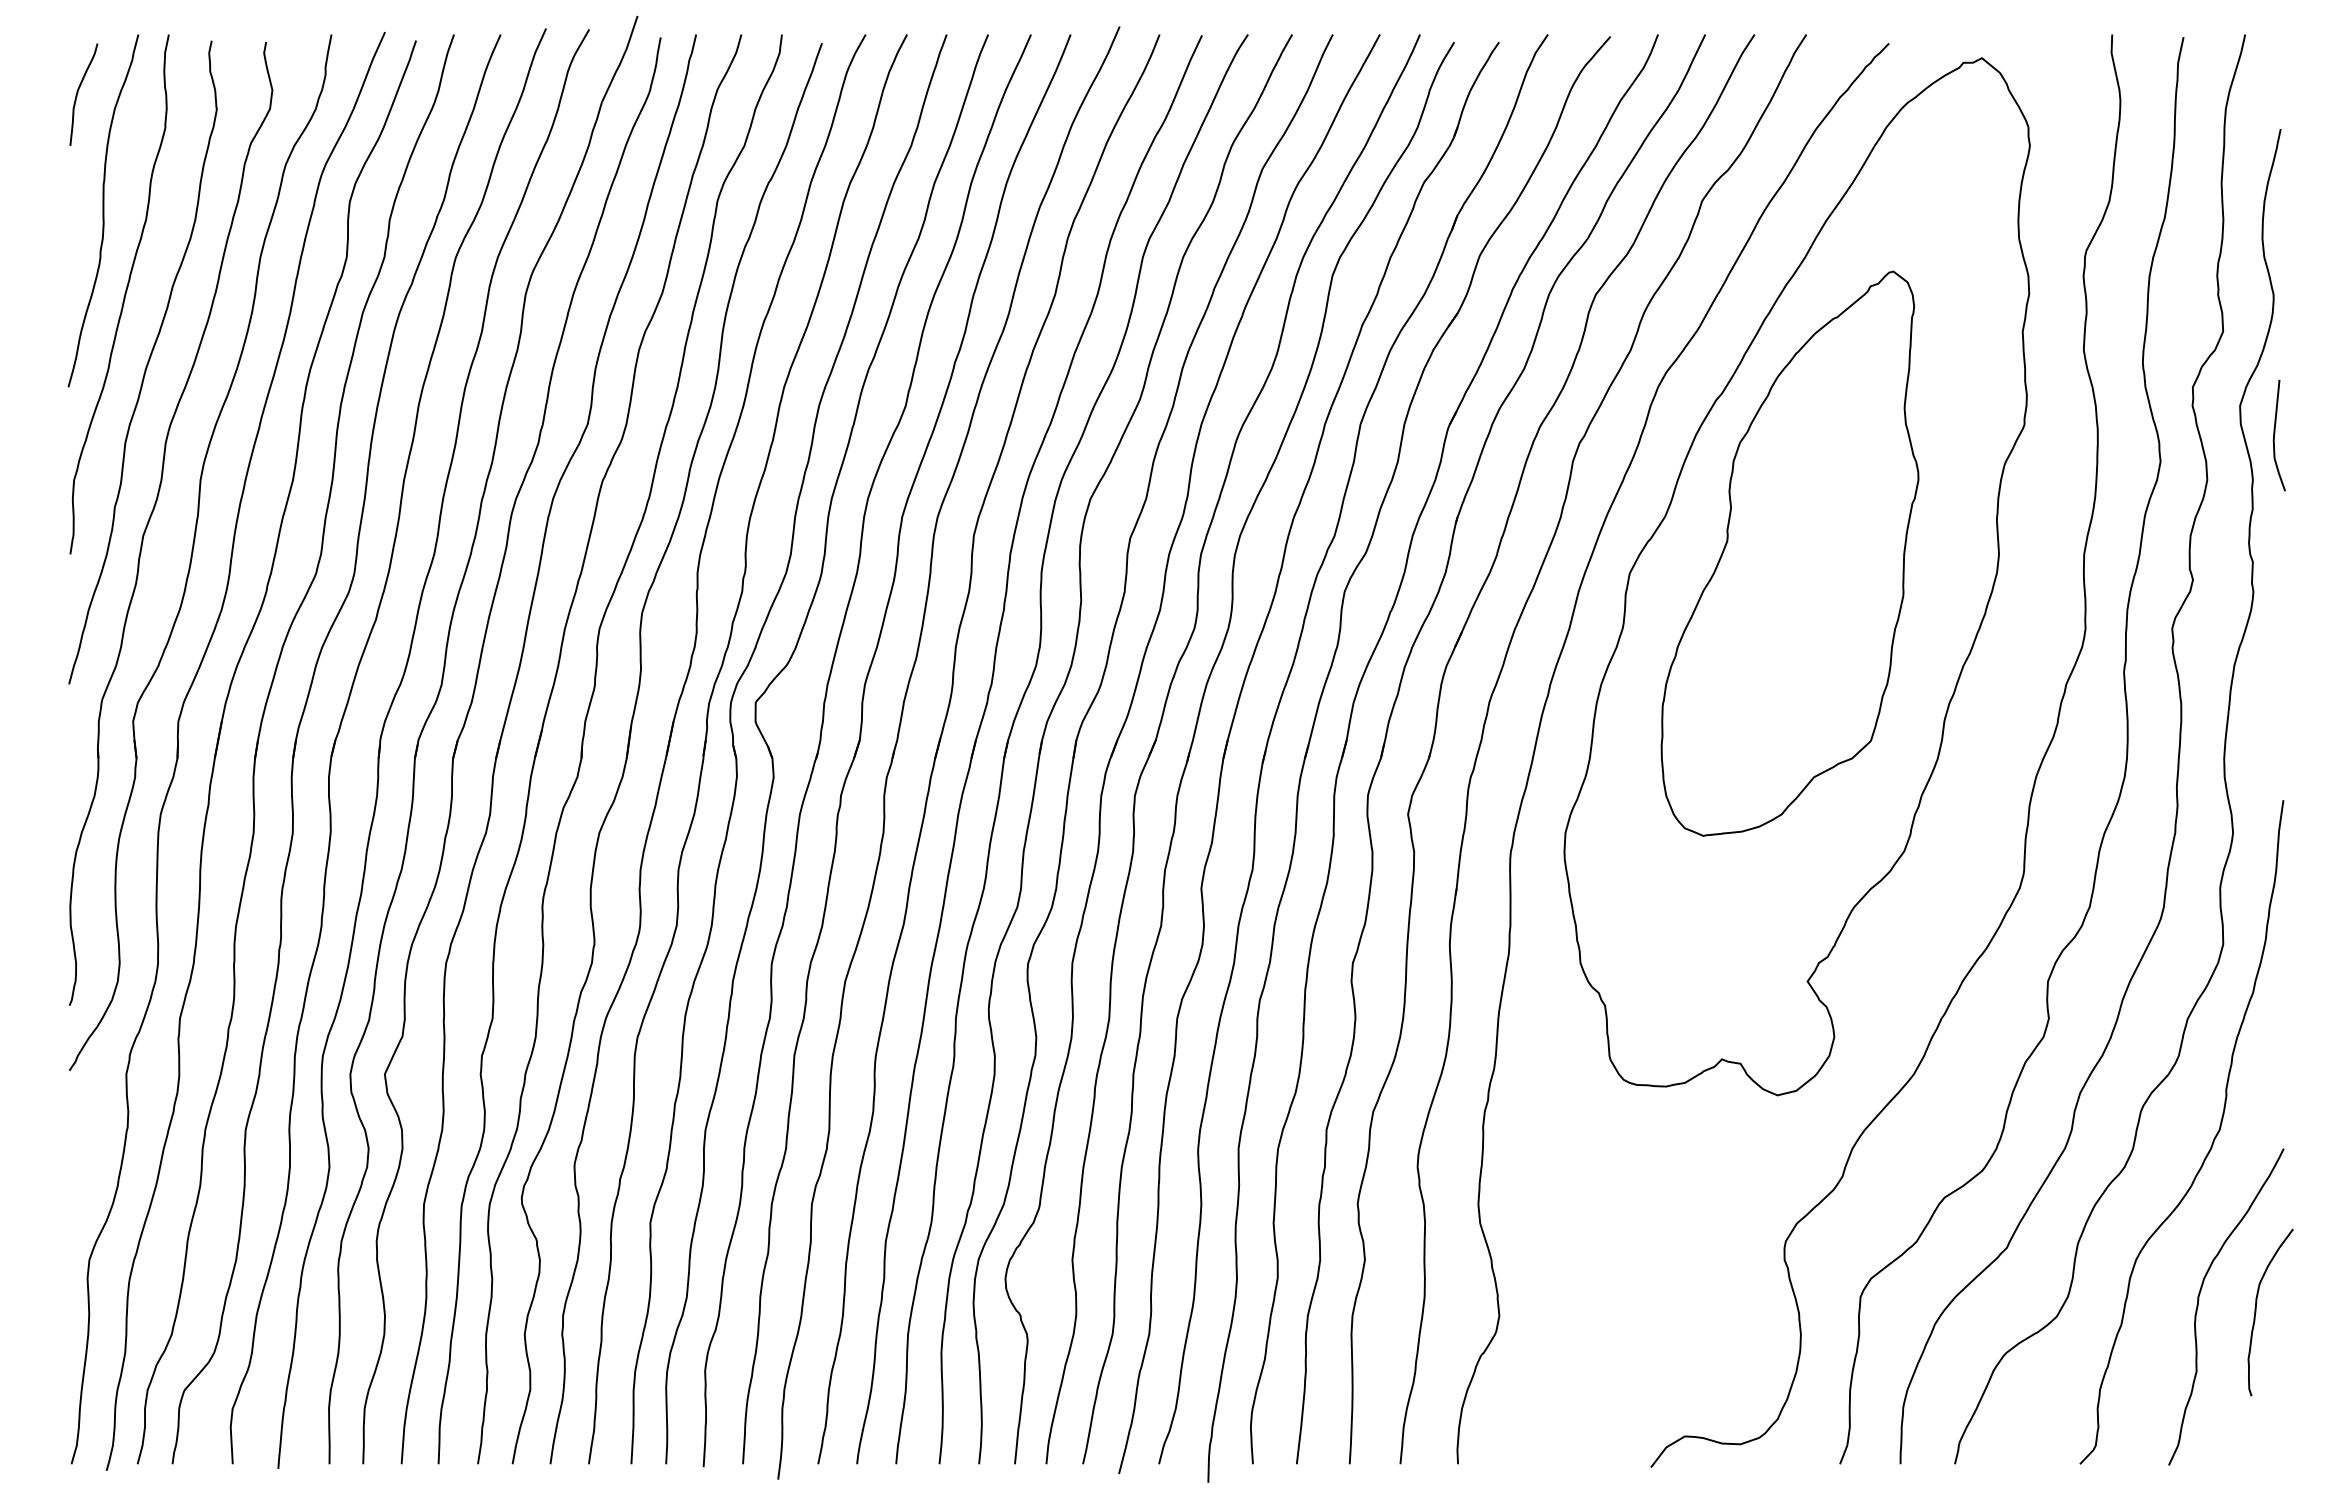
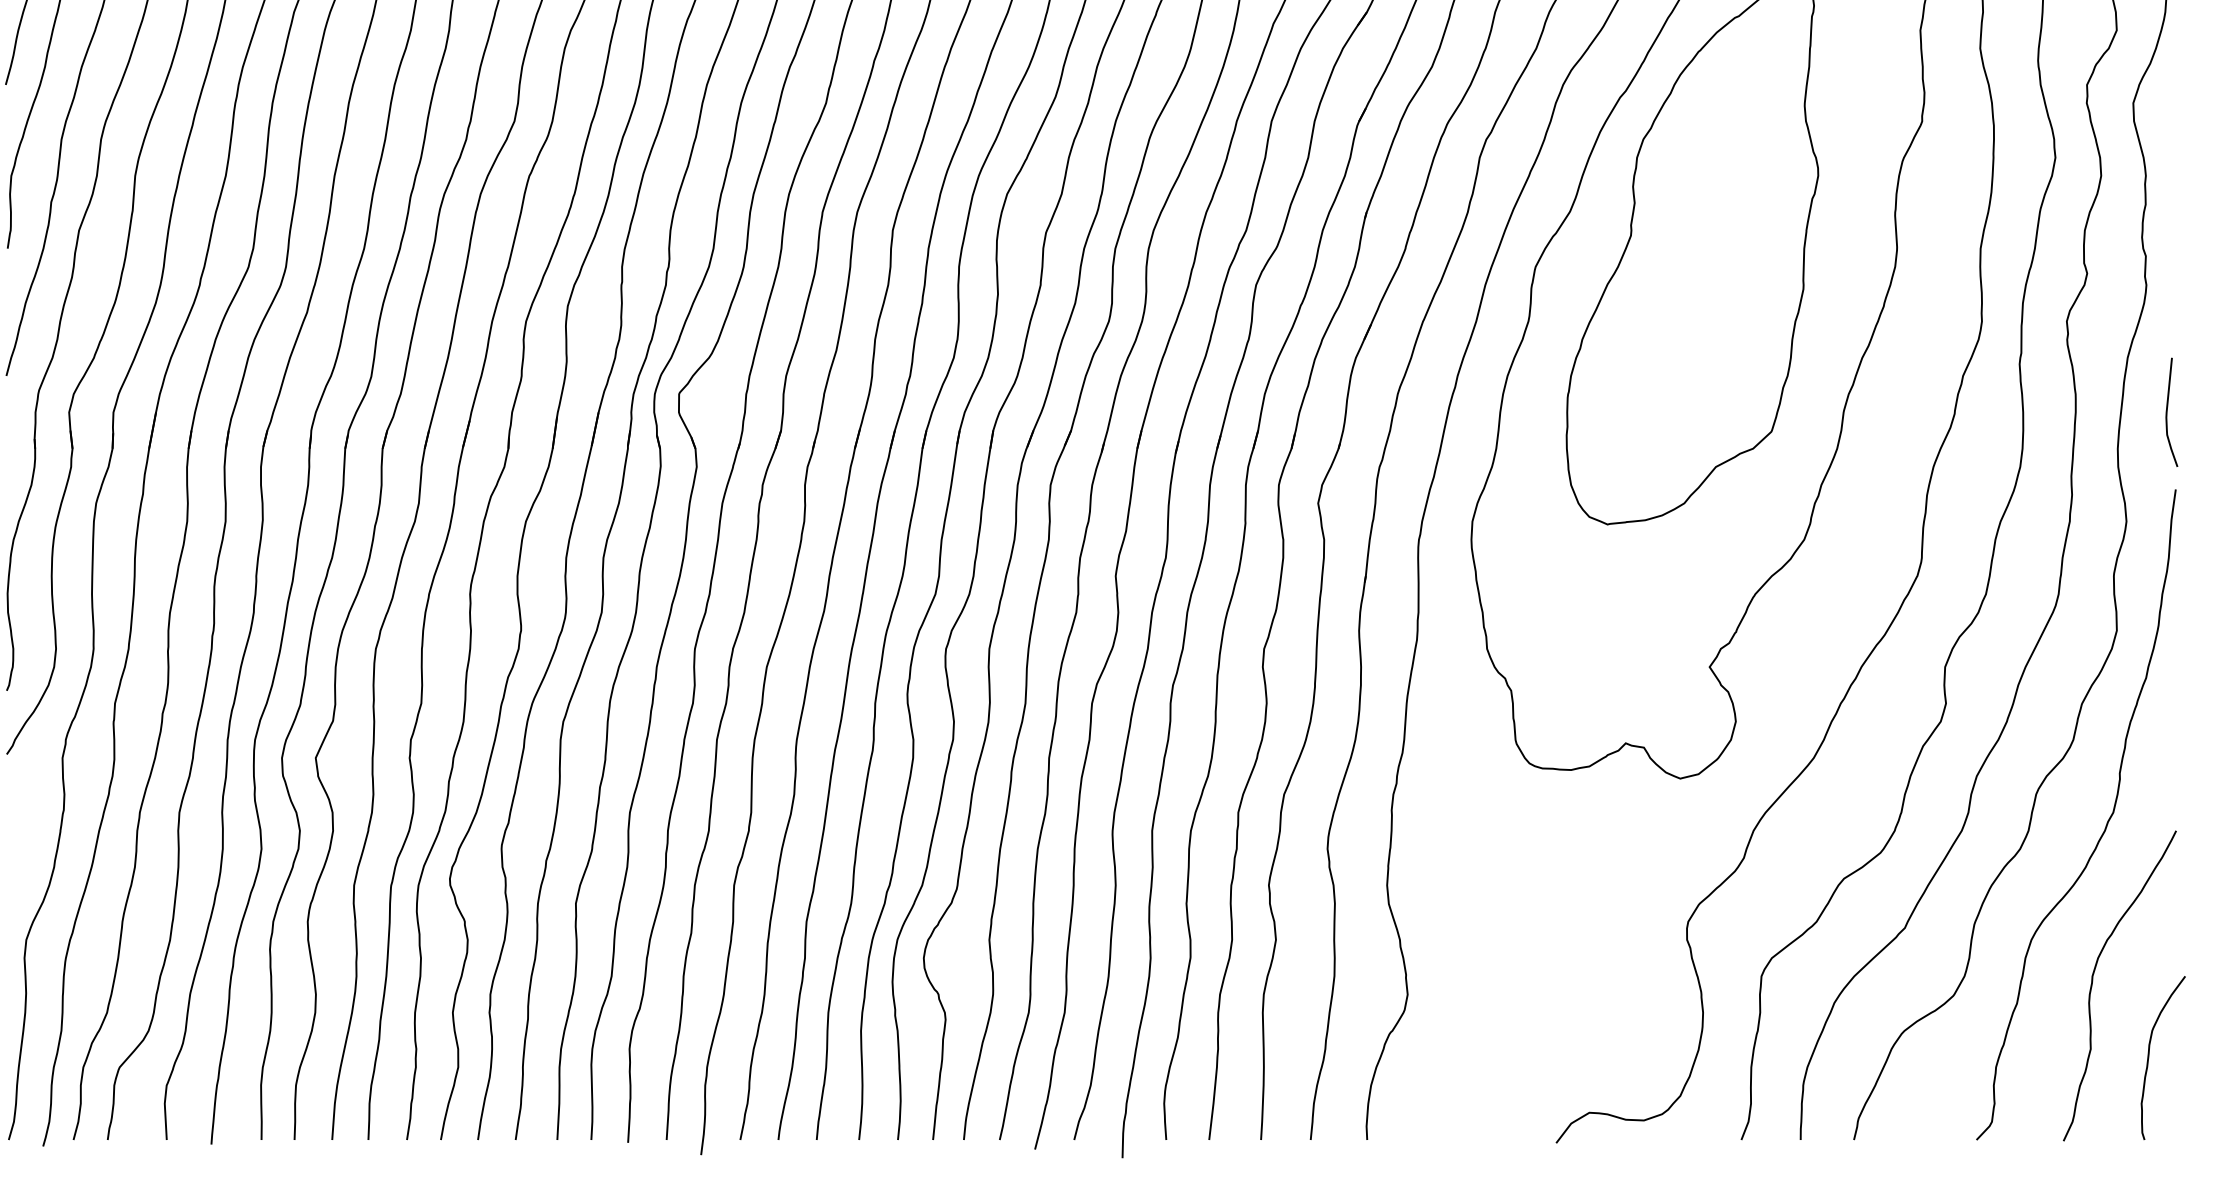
curve: (2275, 434) -> (2168, 411), moved
curve: (2256, 1312) -> (2149, 1057), moved

